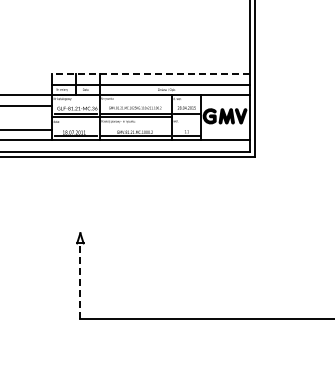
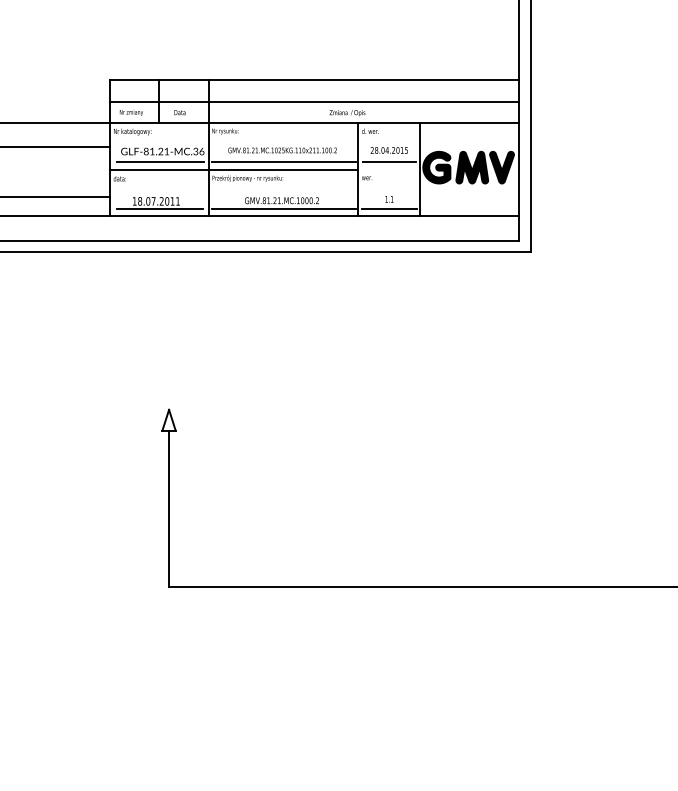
line: (150, 73) -> (314, 78), dashed -> solid
line: (80, 281) -> (169, 509), dashed -> solid

